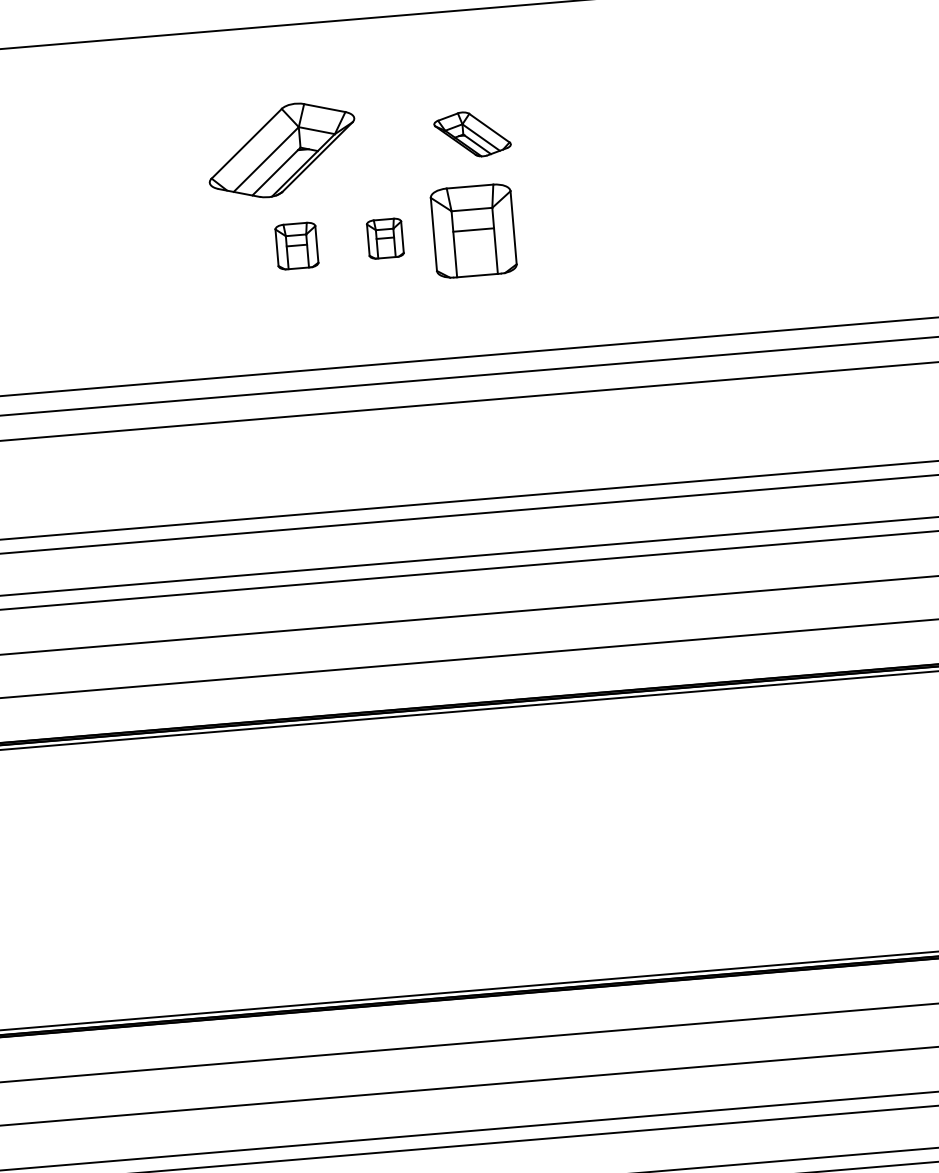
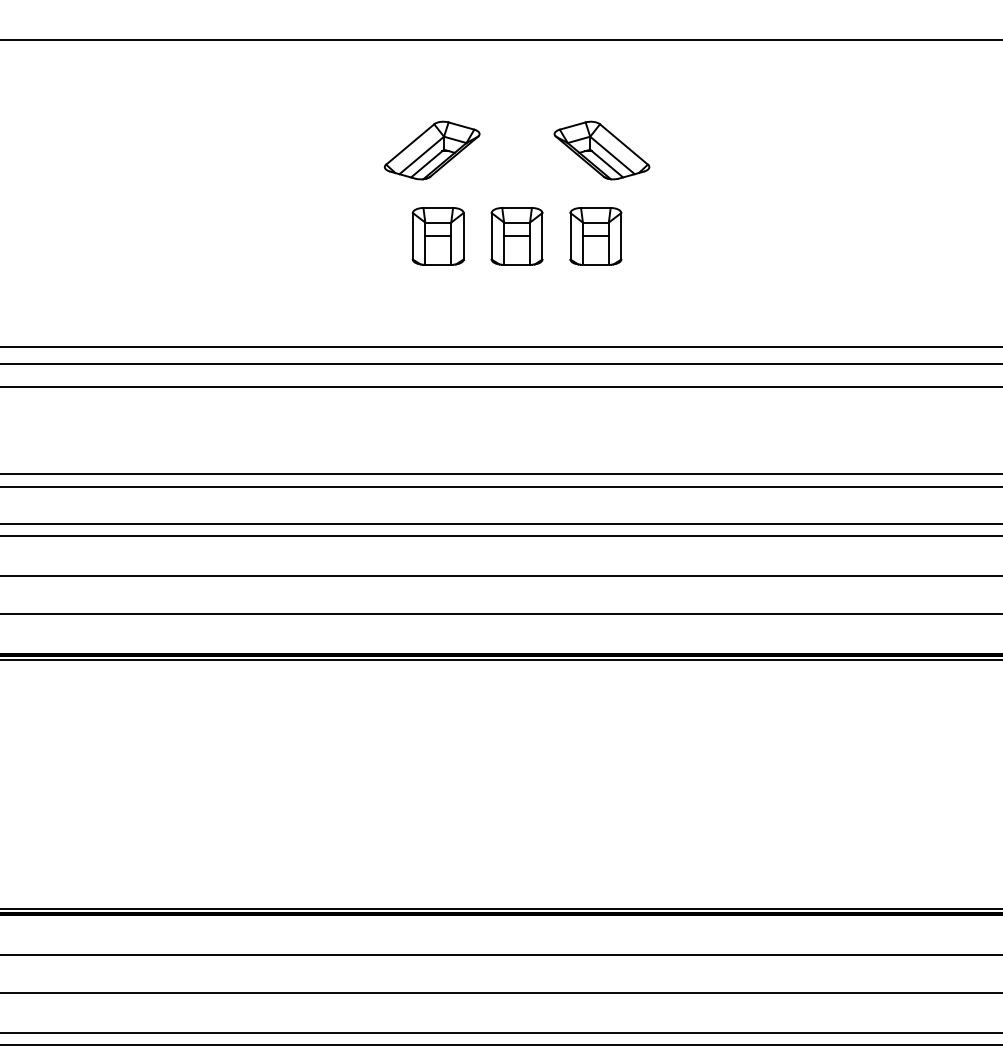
part: (472, 134) -> (601, 150), size x1.43
part: (282, 150) -> (432, 150), size x0.71
part: (473, 231) -> (595, 236), size x0.71
part: (384, 238) -> (516, 236), size x1.67
part: (296, 246) -> (437, 236), size x1.43

